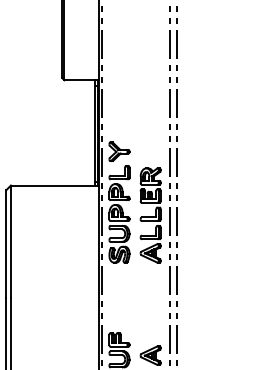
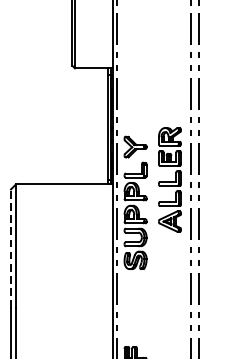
part: (150, 215) -> (169, 179), moved
line: (6, 243) -> (11, 248), solid -> dashed

